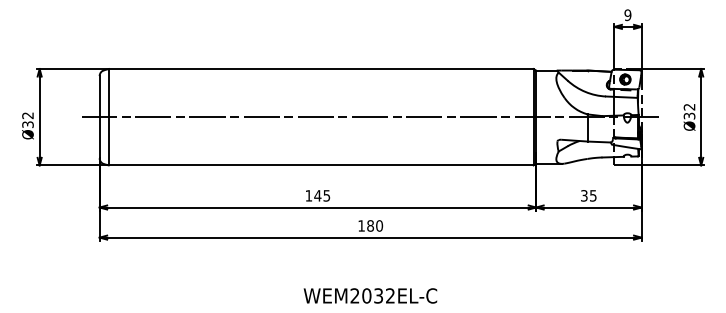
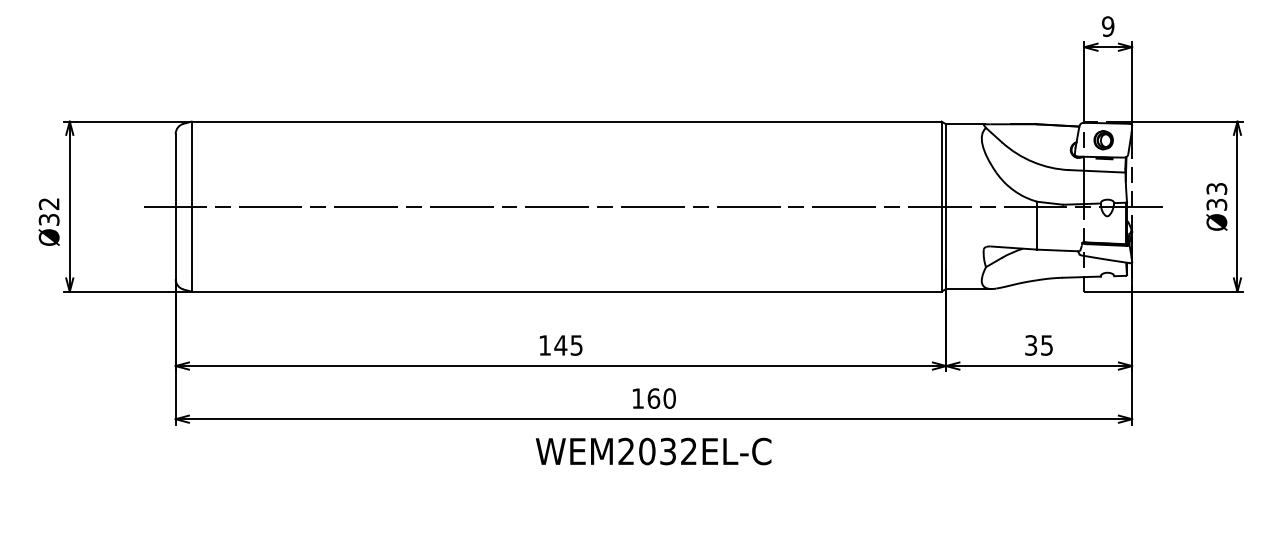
text: (689, 106) -> (1216, 187), Ø32 -> Ø33
text: (370, 225) -> (653, 397), 180 -> 160
text: (370, 295) -> (653, 450), moved

